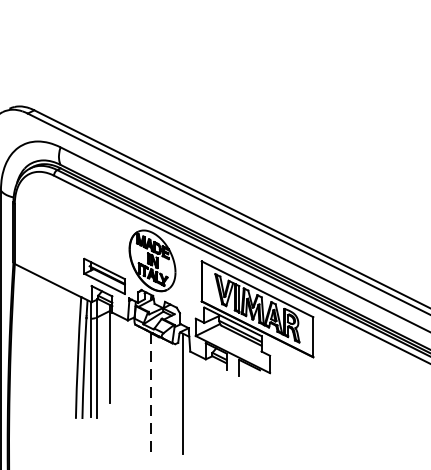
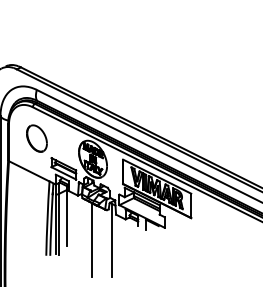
part: (59, 226) -> (36, 138), added
line: (149, 393) -> (91, 240), dashed -> solid

